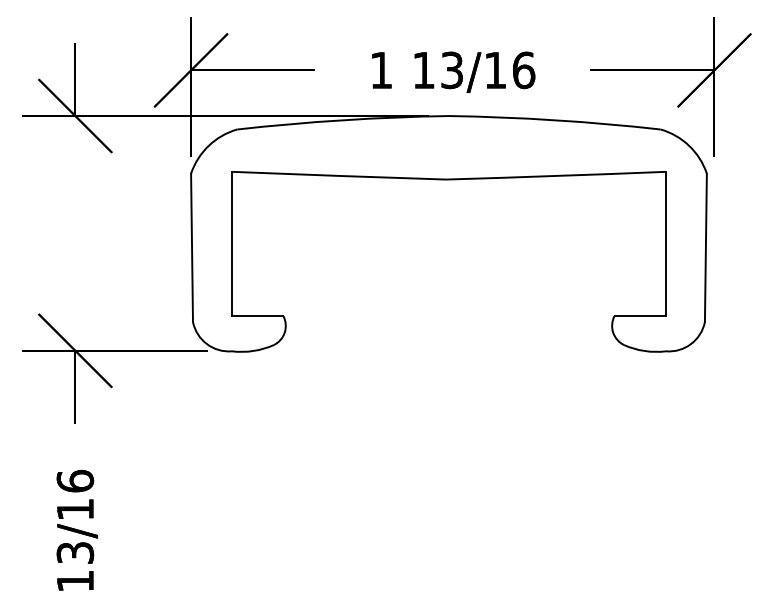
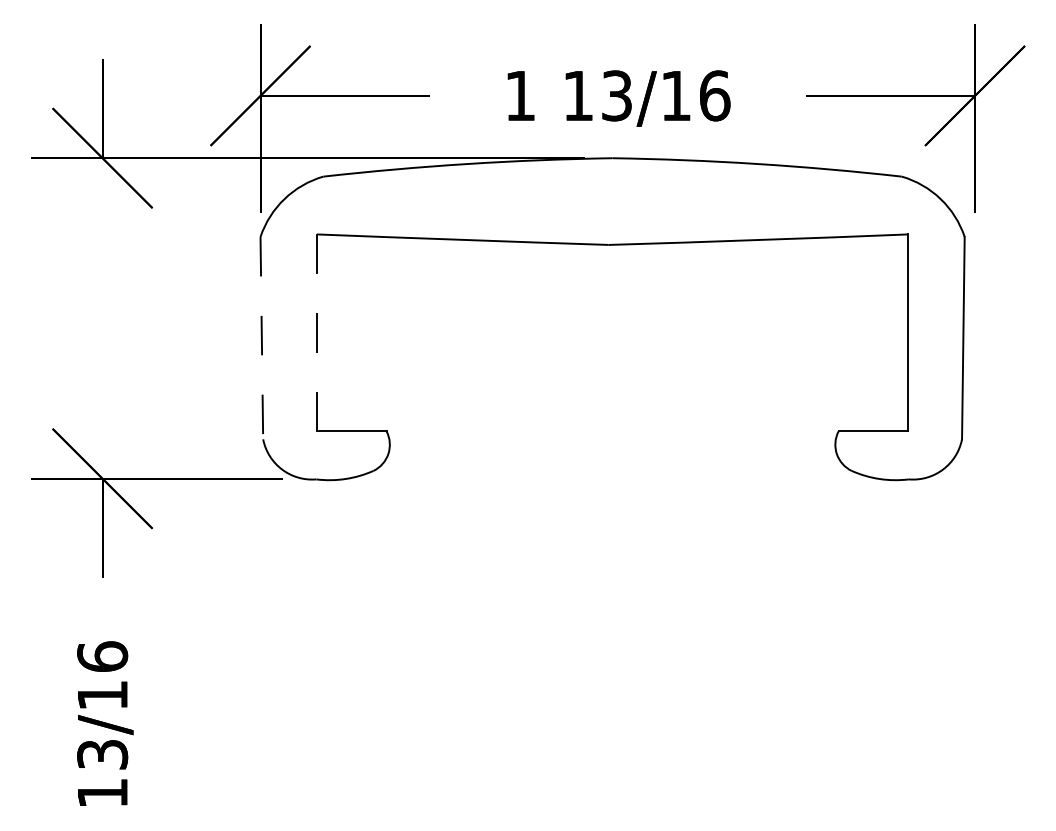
line: (232, 243) -> (317, 332), solid -> dashed
line: (191, 248) -> (261, 338), solid -> dashed

